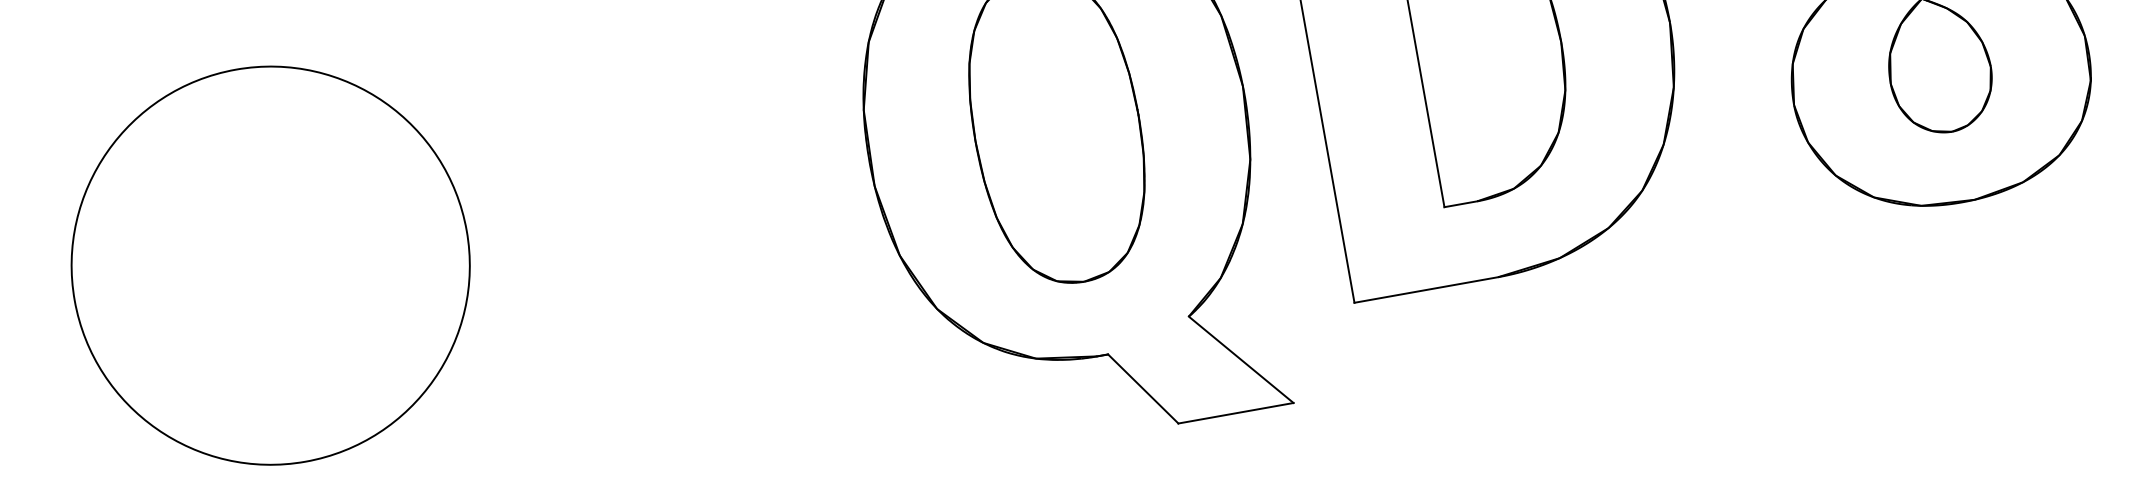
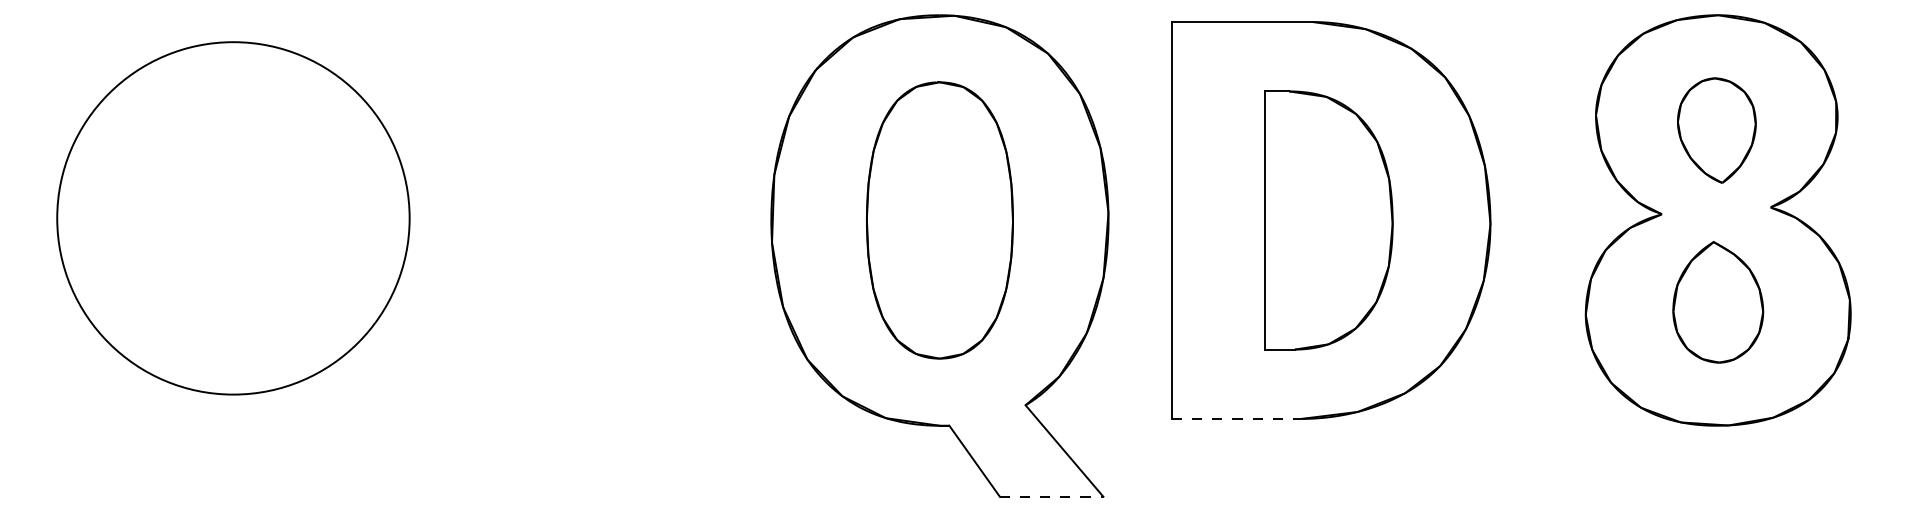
line: (1426, 289) -> (1236, 418), solid -> dashed
line: (1235, 412) -> (1051, 496), solid -> dashed

